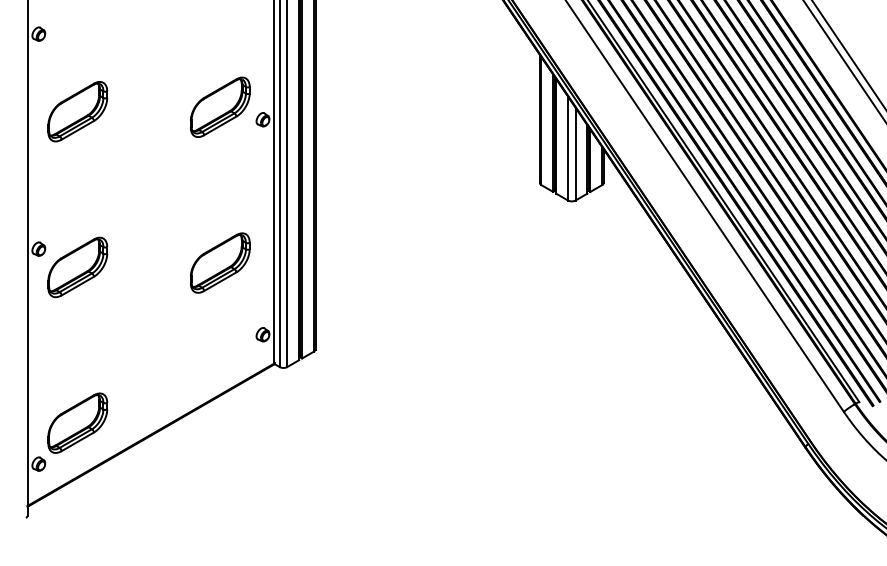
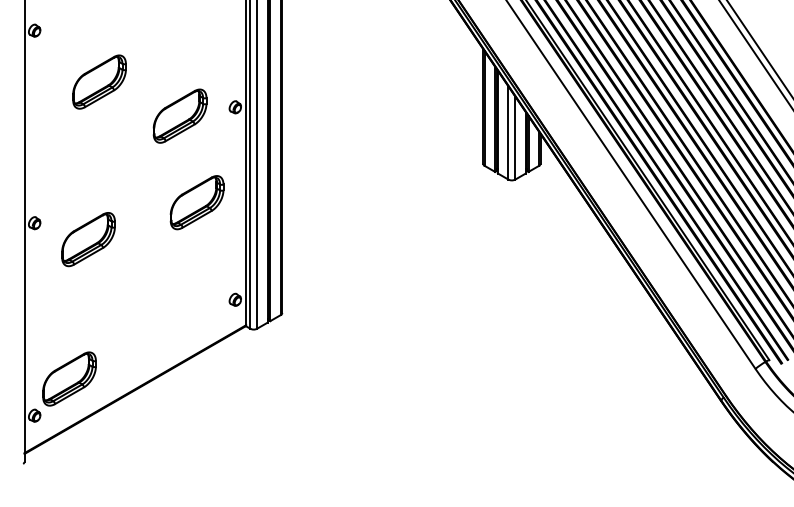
part: (219, 106) -> (179, 115), moved
part: (77, 111) -> (99, 81), moved
part: (219, 262) -> (196, 202), moved
part: (77, 267) -> (88, 239), moved

